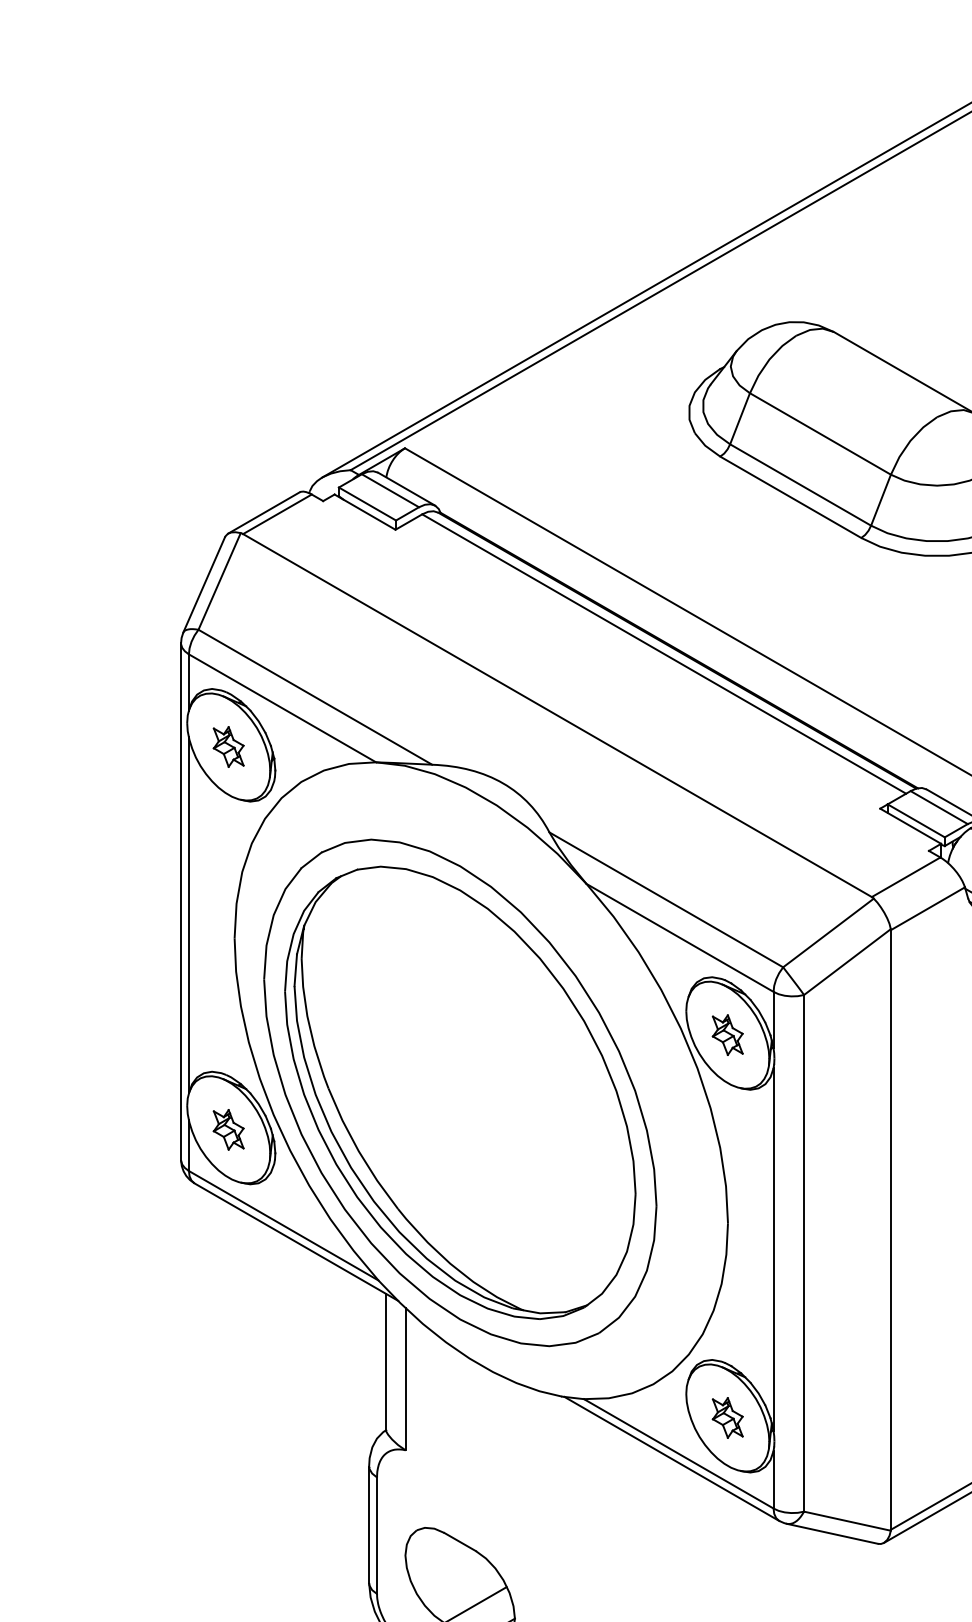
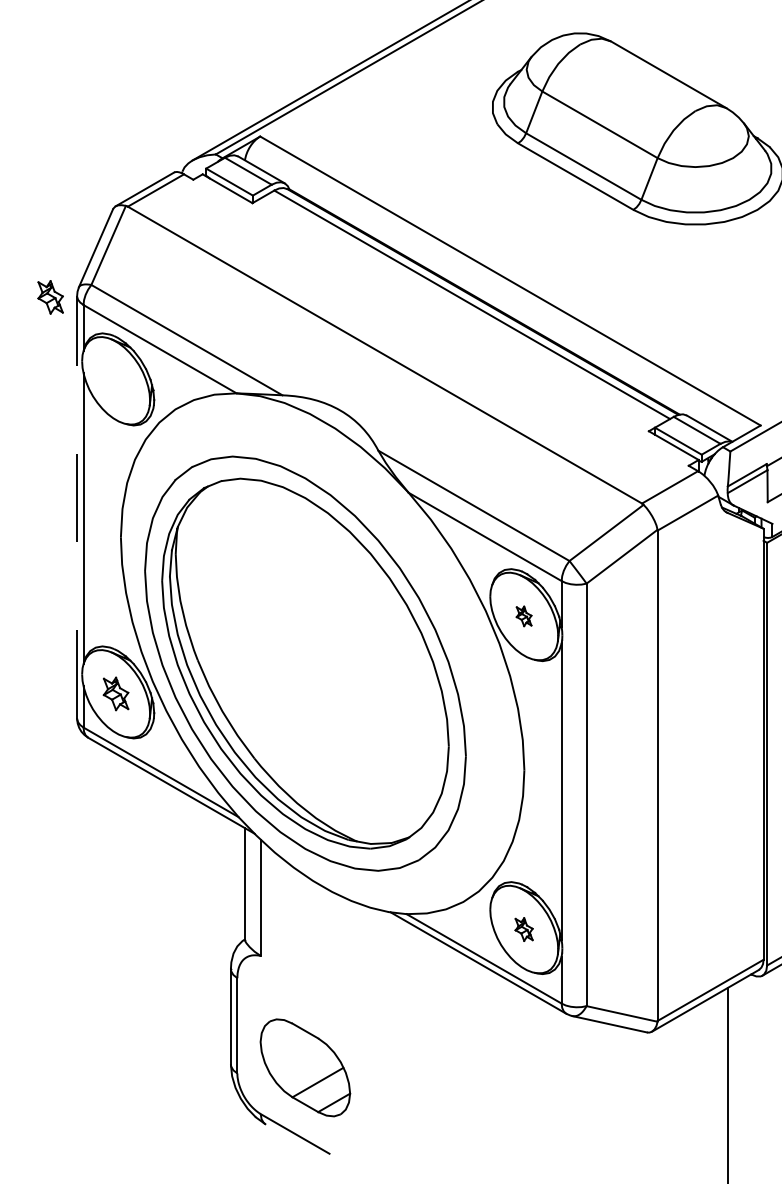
part: (228, 746) -> (50, 296), moved
line: (181, 901) -> (77, 507), solid -> dashed
part: (727, 1034) -> (523, 615), size x0.6
part: (727, 1417) -> (523, 929), size x0.7

